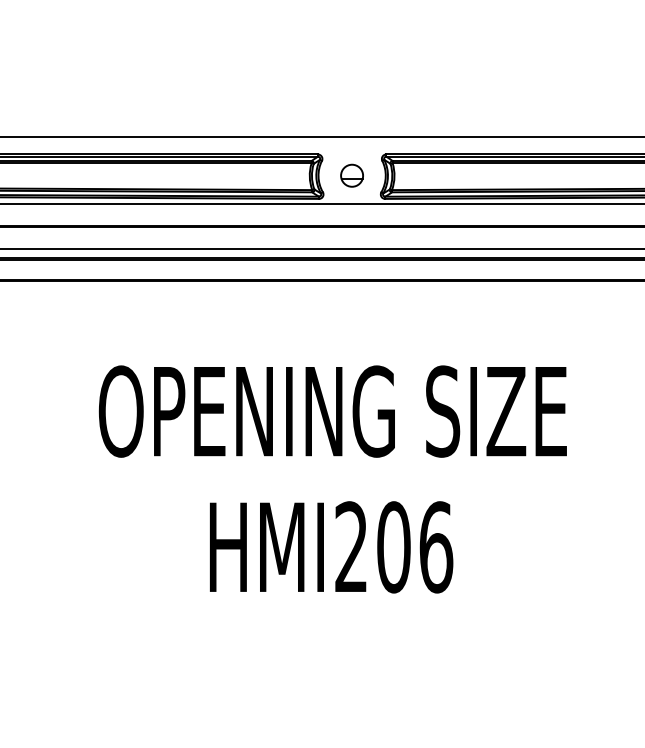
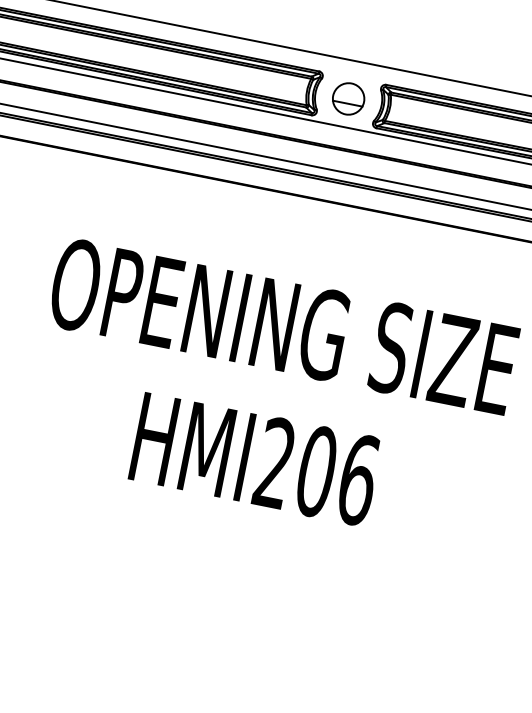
part: (351, 175) -> (348, 98), size x1.43

